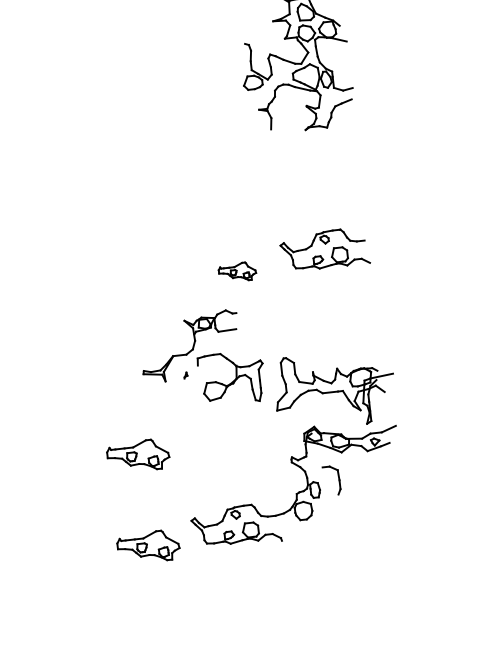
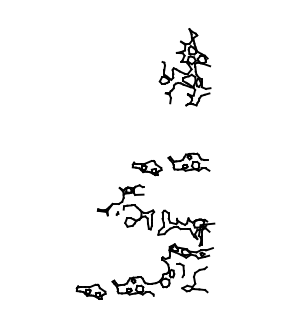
part: (236, 273) -> (146, 168), size x1.67
part: (136, 455) -> (90, 248), removed
part: (364, 496) -> (194, 279), added

